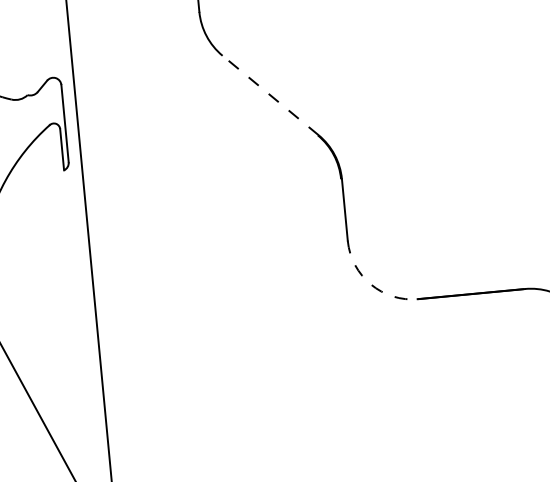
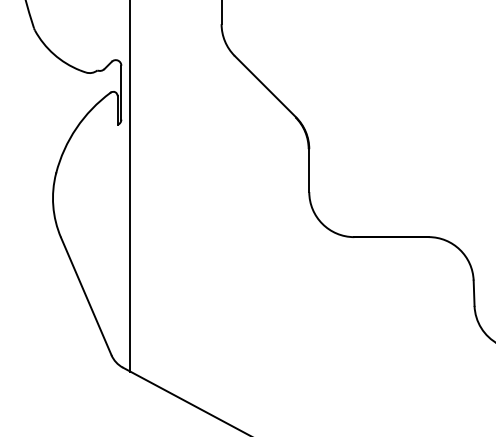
line: (270, 95) -> (265, 86), dashed -> solid
arc: (370, 283) -> (322, 223), dashed -> solid

